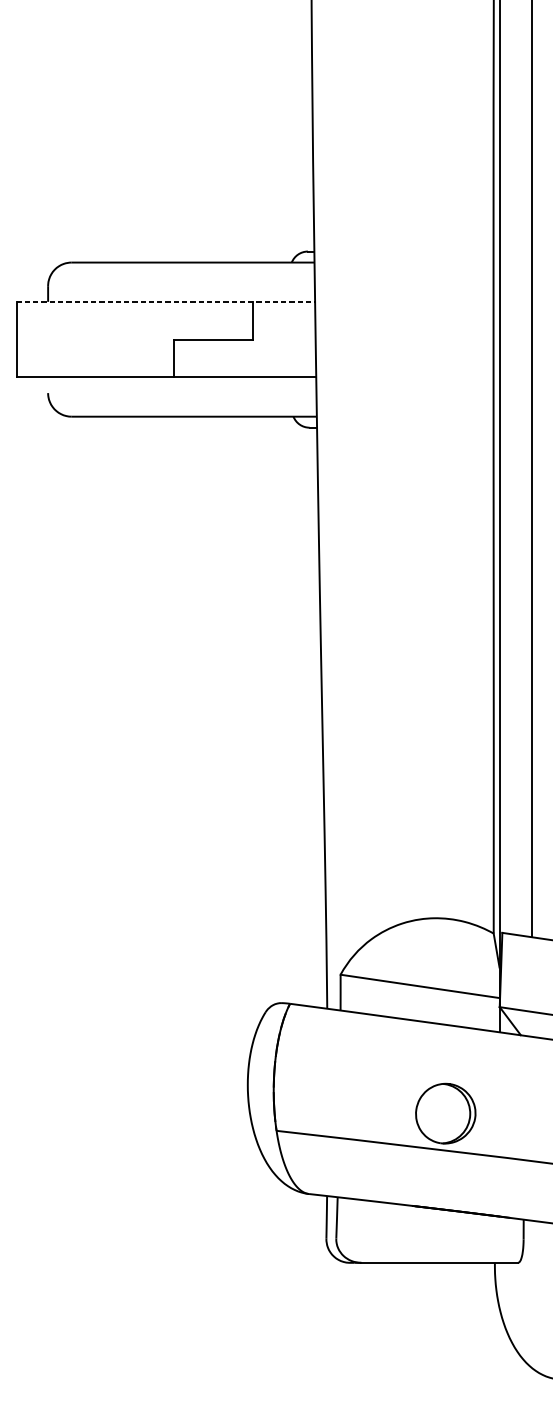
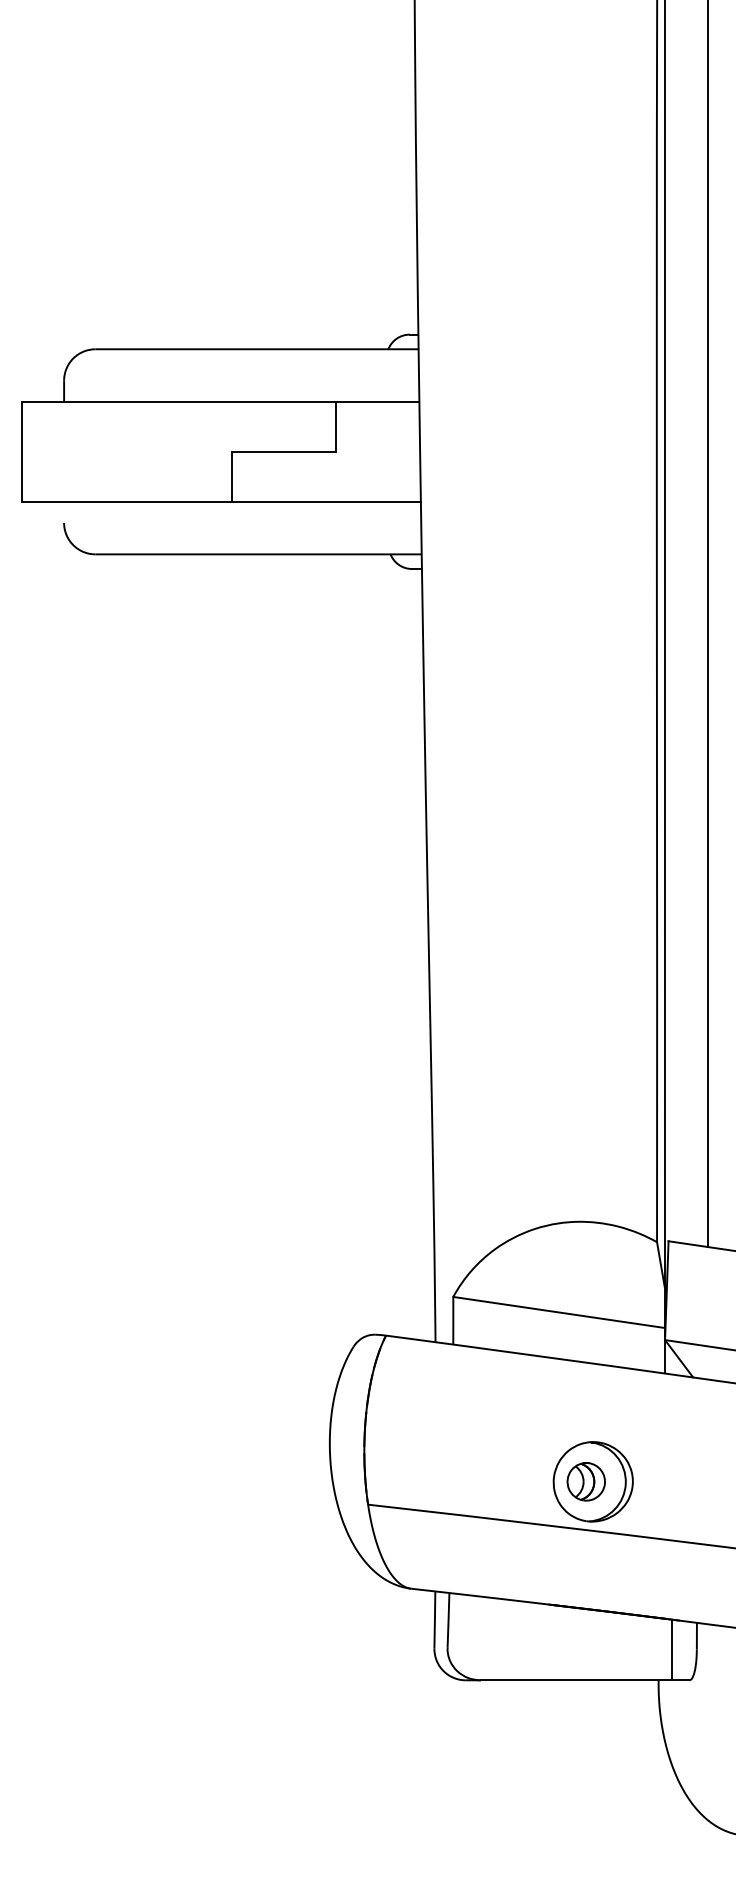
line: (165, 301) -> (220, 401), dashed -> solid
part: (439, 1113) -> (585, 1481), added
line: (504, 1239) -> (671, 1649), added

